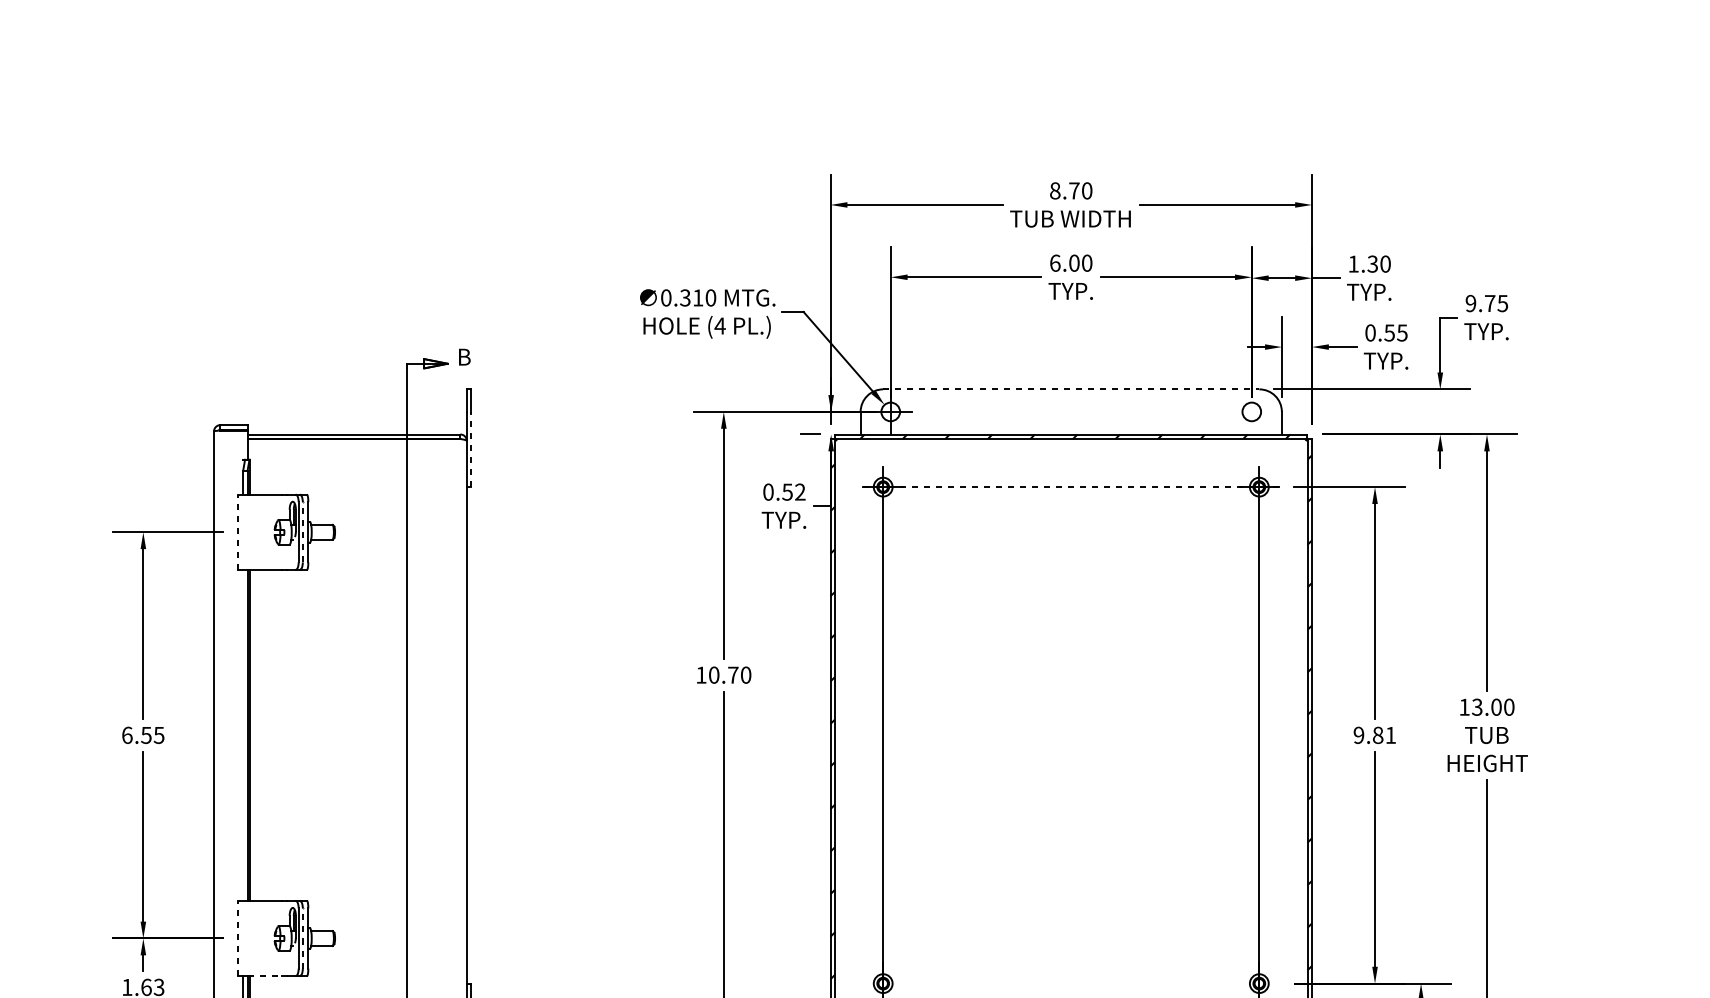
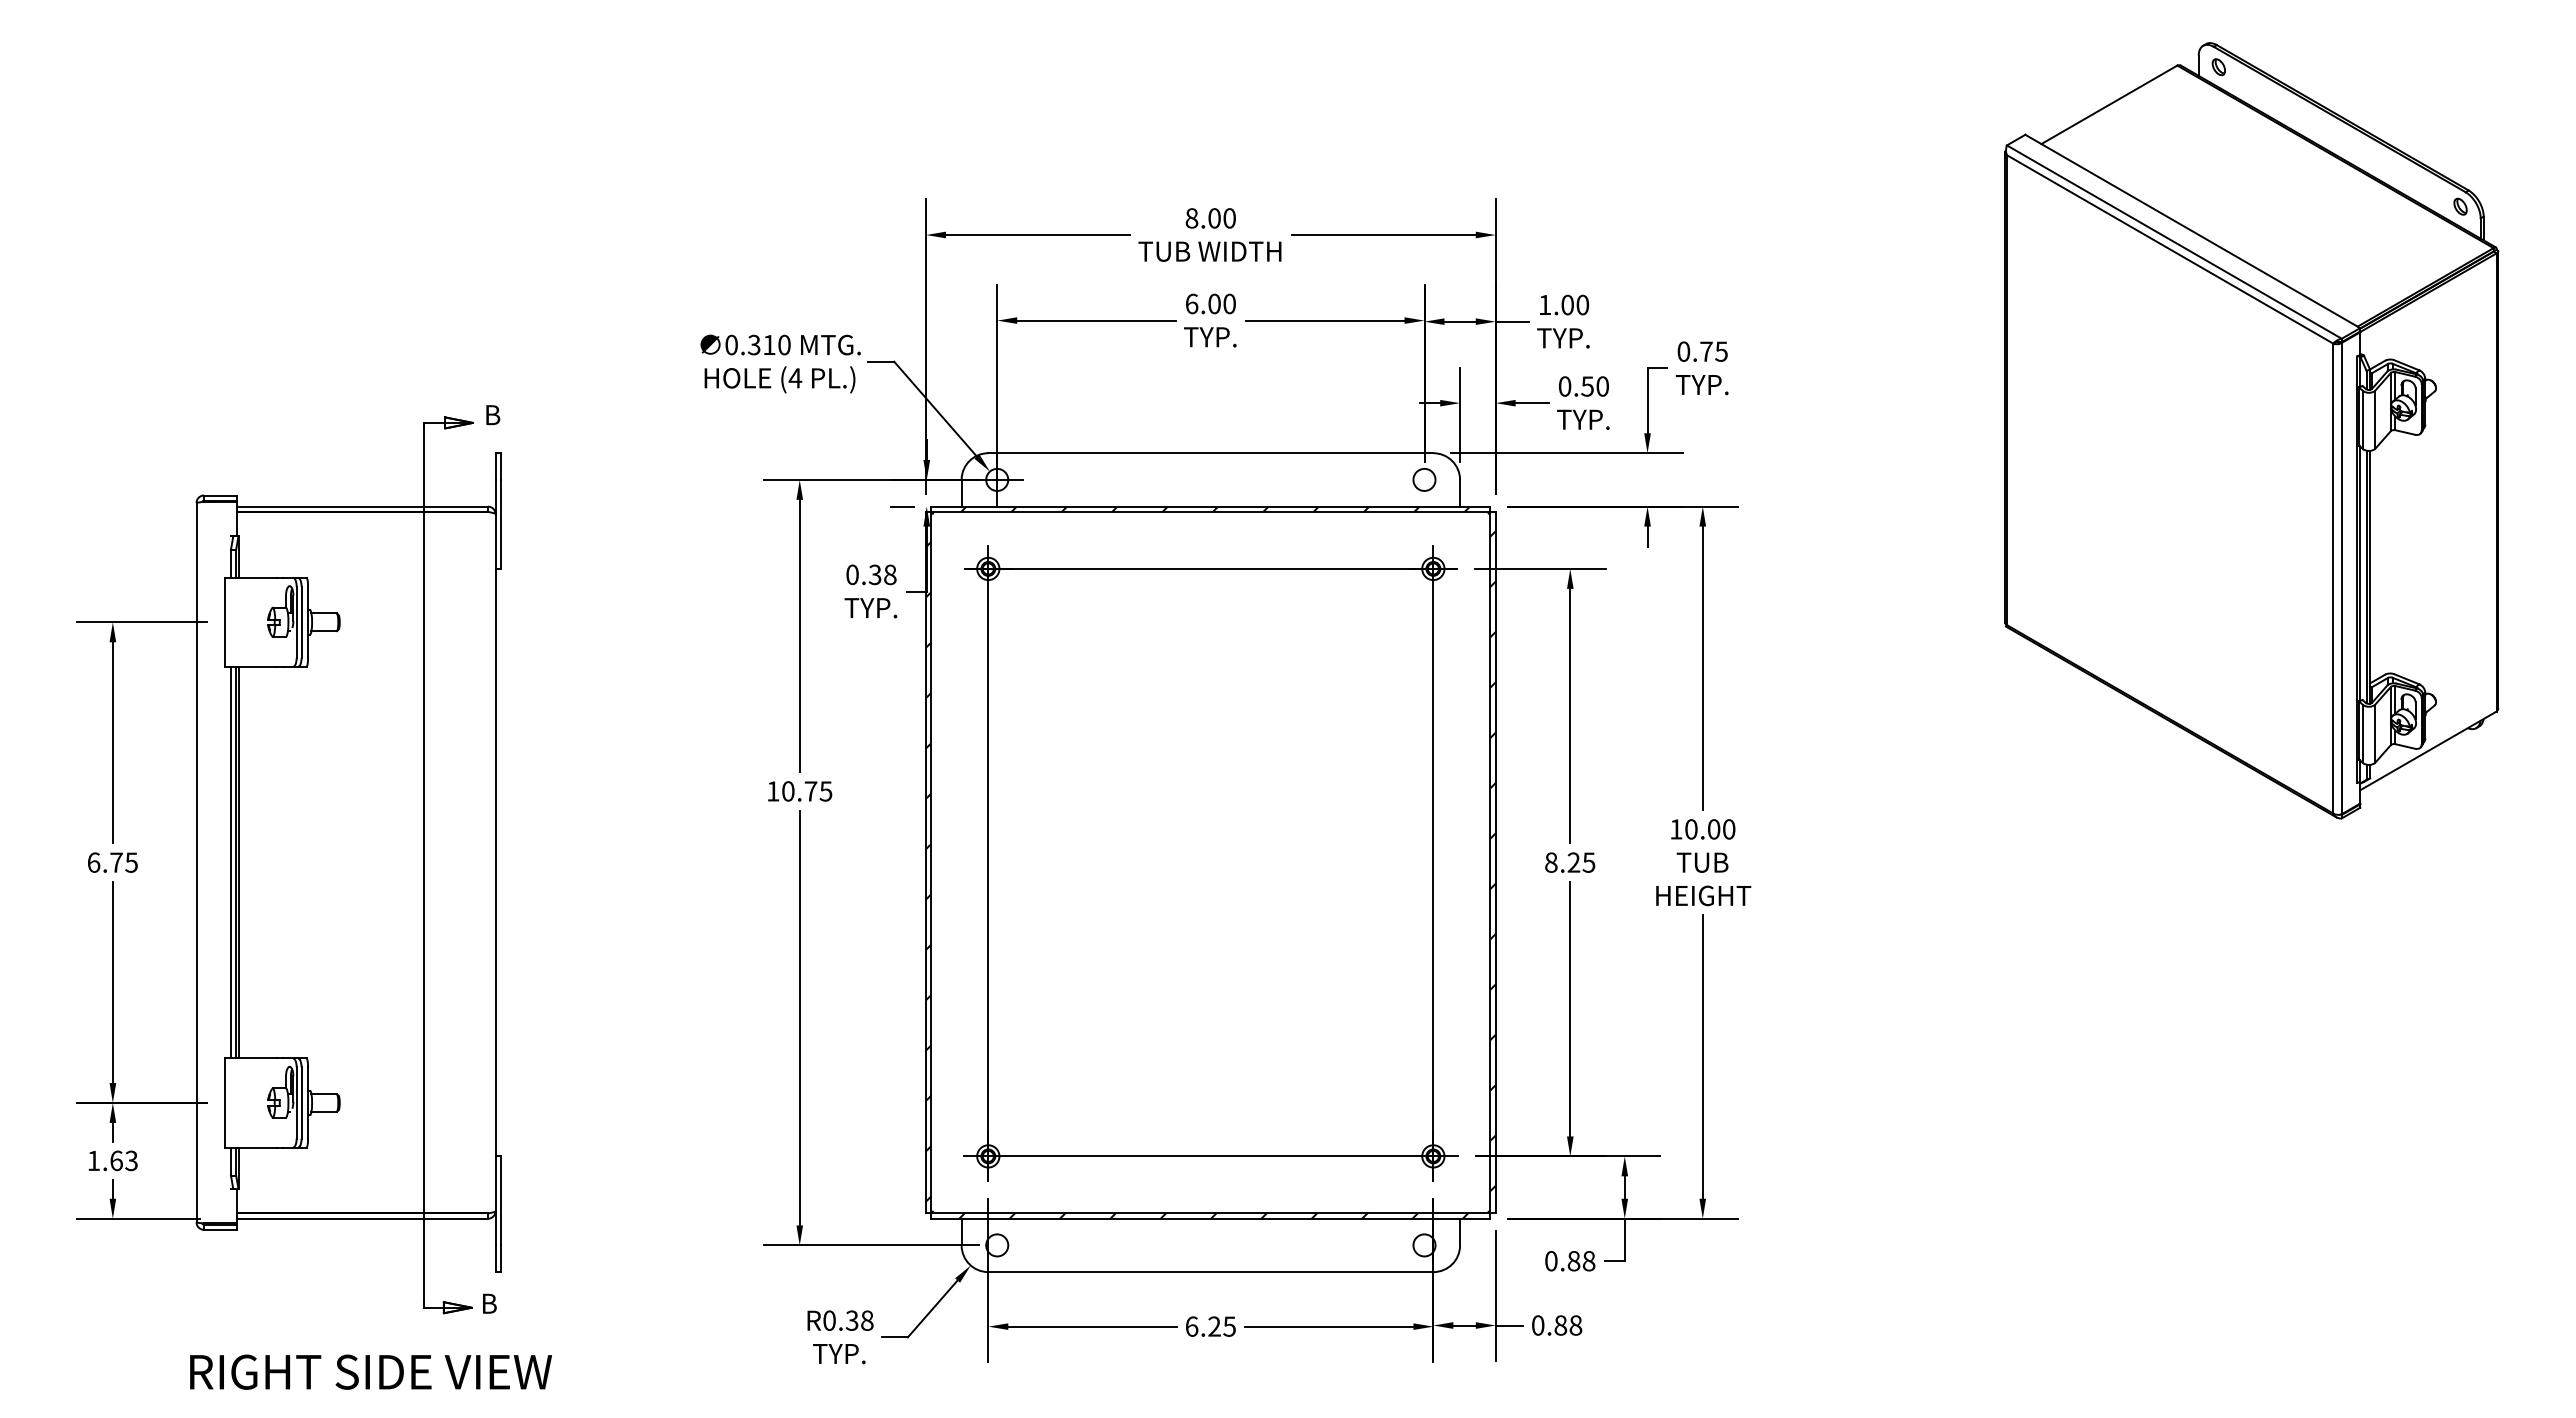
text: (1074, 191) -> (1214, 218), 8.70 -> 8.00
text: (1372, 264) -> (1567, 305), 1.30 -> 1.00
text: (1470, 303) -> (1683, 351), 9.75 -> 0.75
text: (1402, 332) -> (1602, 386), 0.55 -> 0.50
line: (1070, 389) -> (1210, 453), dashed -> solid
line: (470, 449) -> (500, 524), dashed -> solid
line: (1070, 486) -> (1210, 568), dashed -> solid
text: (793, 491) -> (882, 574), 0.52 -> 0.38
line: (238, 532) -> (225, 622), dashed -> solid
line: (302, 532) -> (301, 622), dashed -> solid
text: (745, 675) -> (825, 791), 10.70 -> 10.75
text: (1477, 707) -> (1691, 829), 13.00 -> 10.00
text: (146, 735) -> (116, 862), 6.55 -> 6.75
line: (242, 735) -> (230, 862), added
text: (1375, 735) -> (1570, 862), 9.81 -> 8.25
line: (238, 938) -> (225, 1103), dashed -> solid
line: (302, 938) -> (301, 1103), dashed -> solid
line: (265, 976) -> (257, 1147), dashed -> solid
line: (1070, 983) -> (1210, 1156), added

